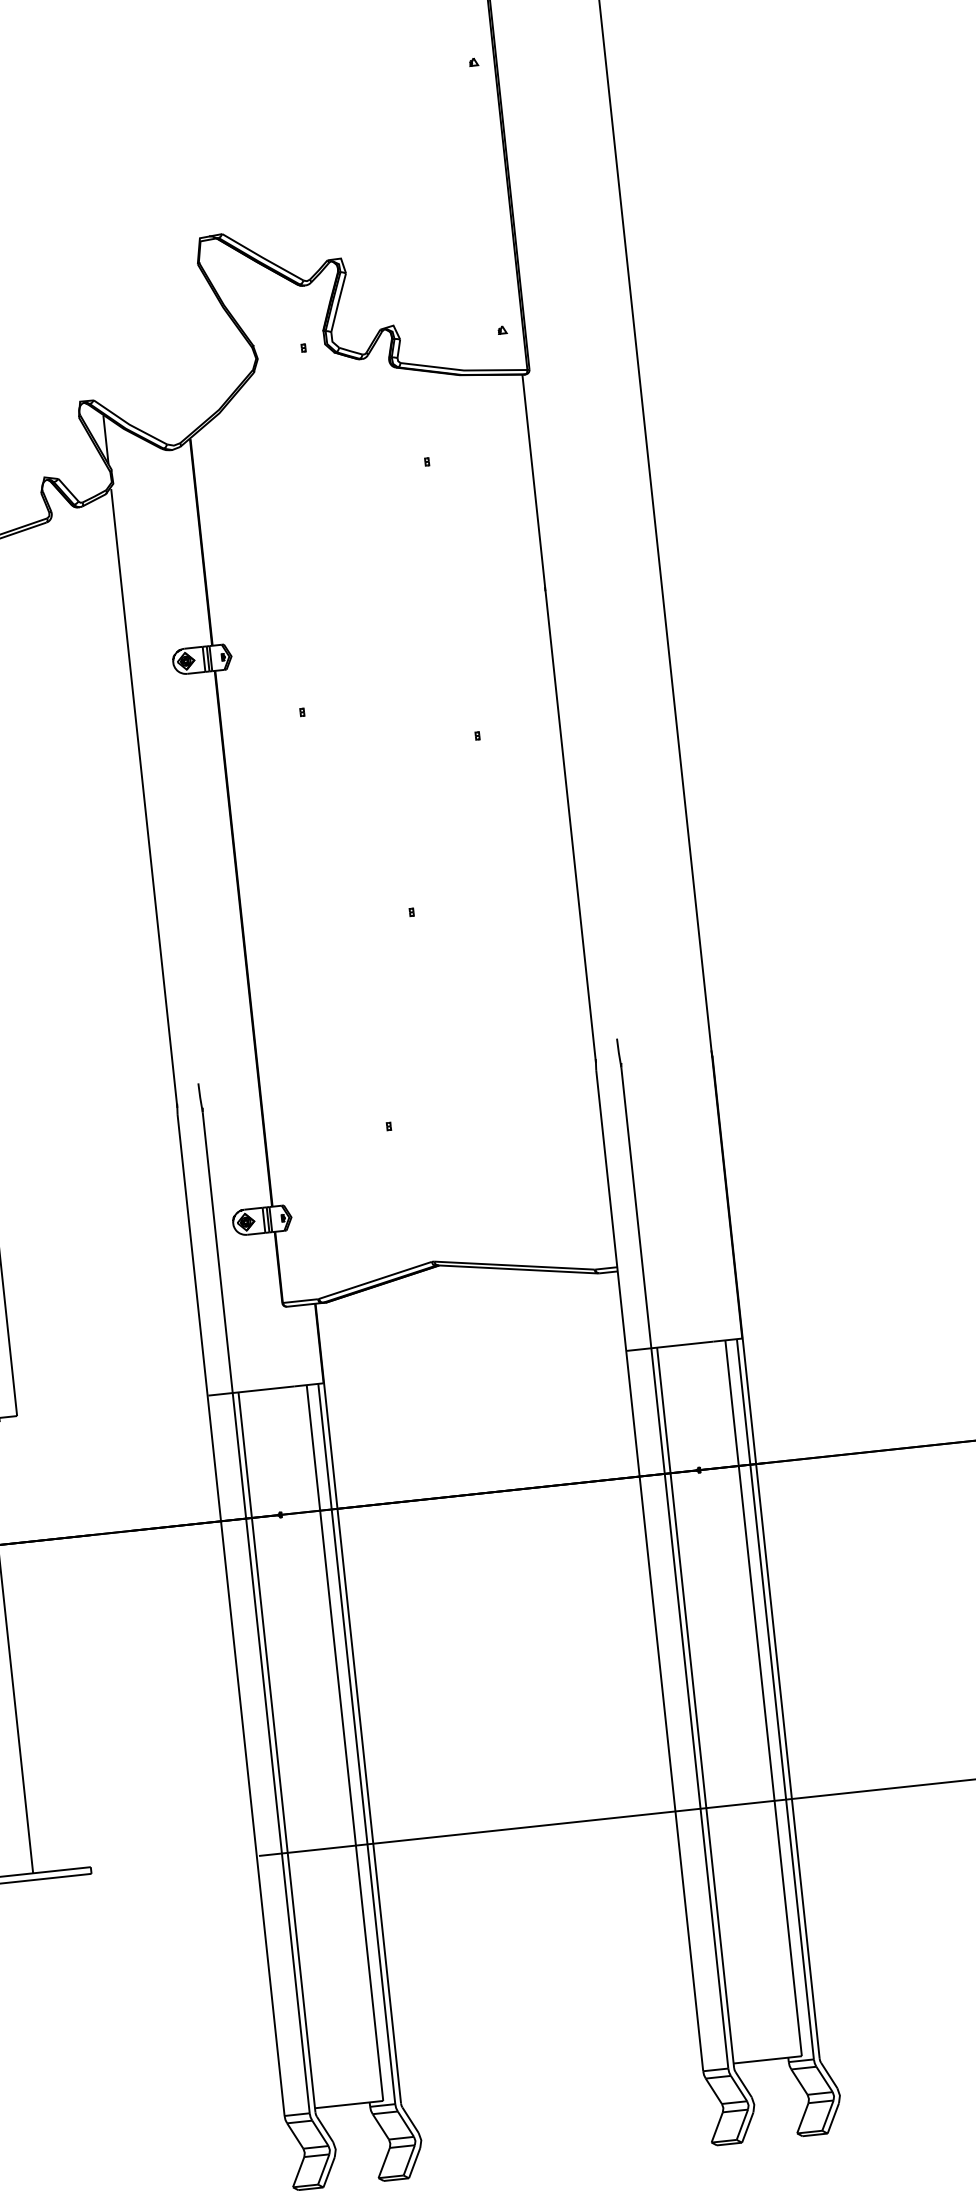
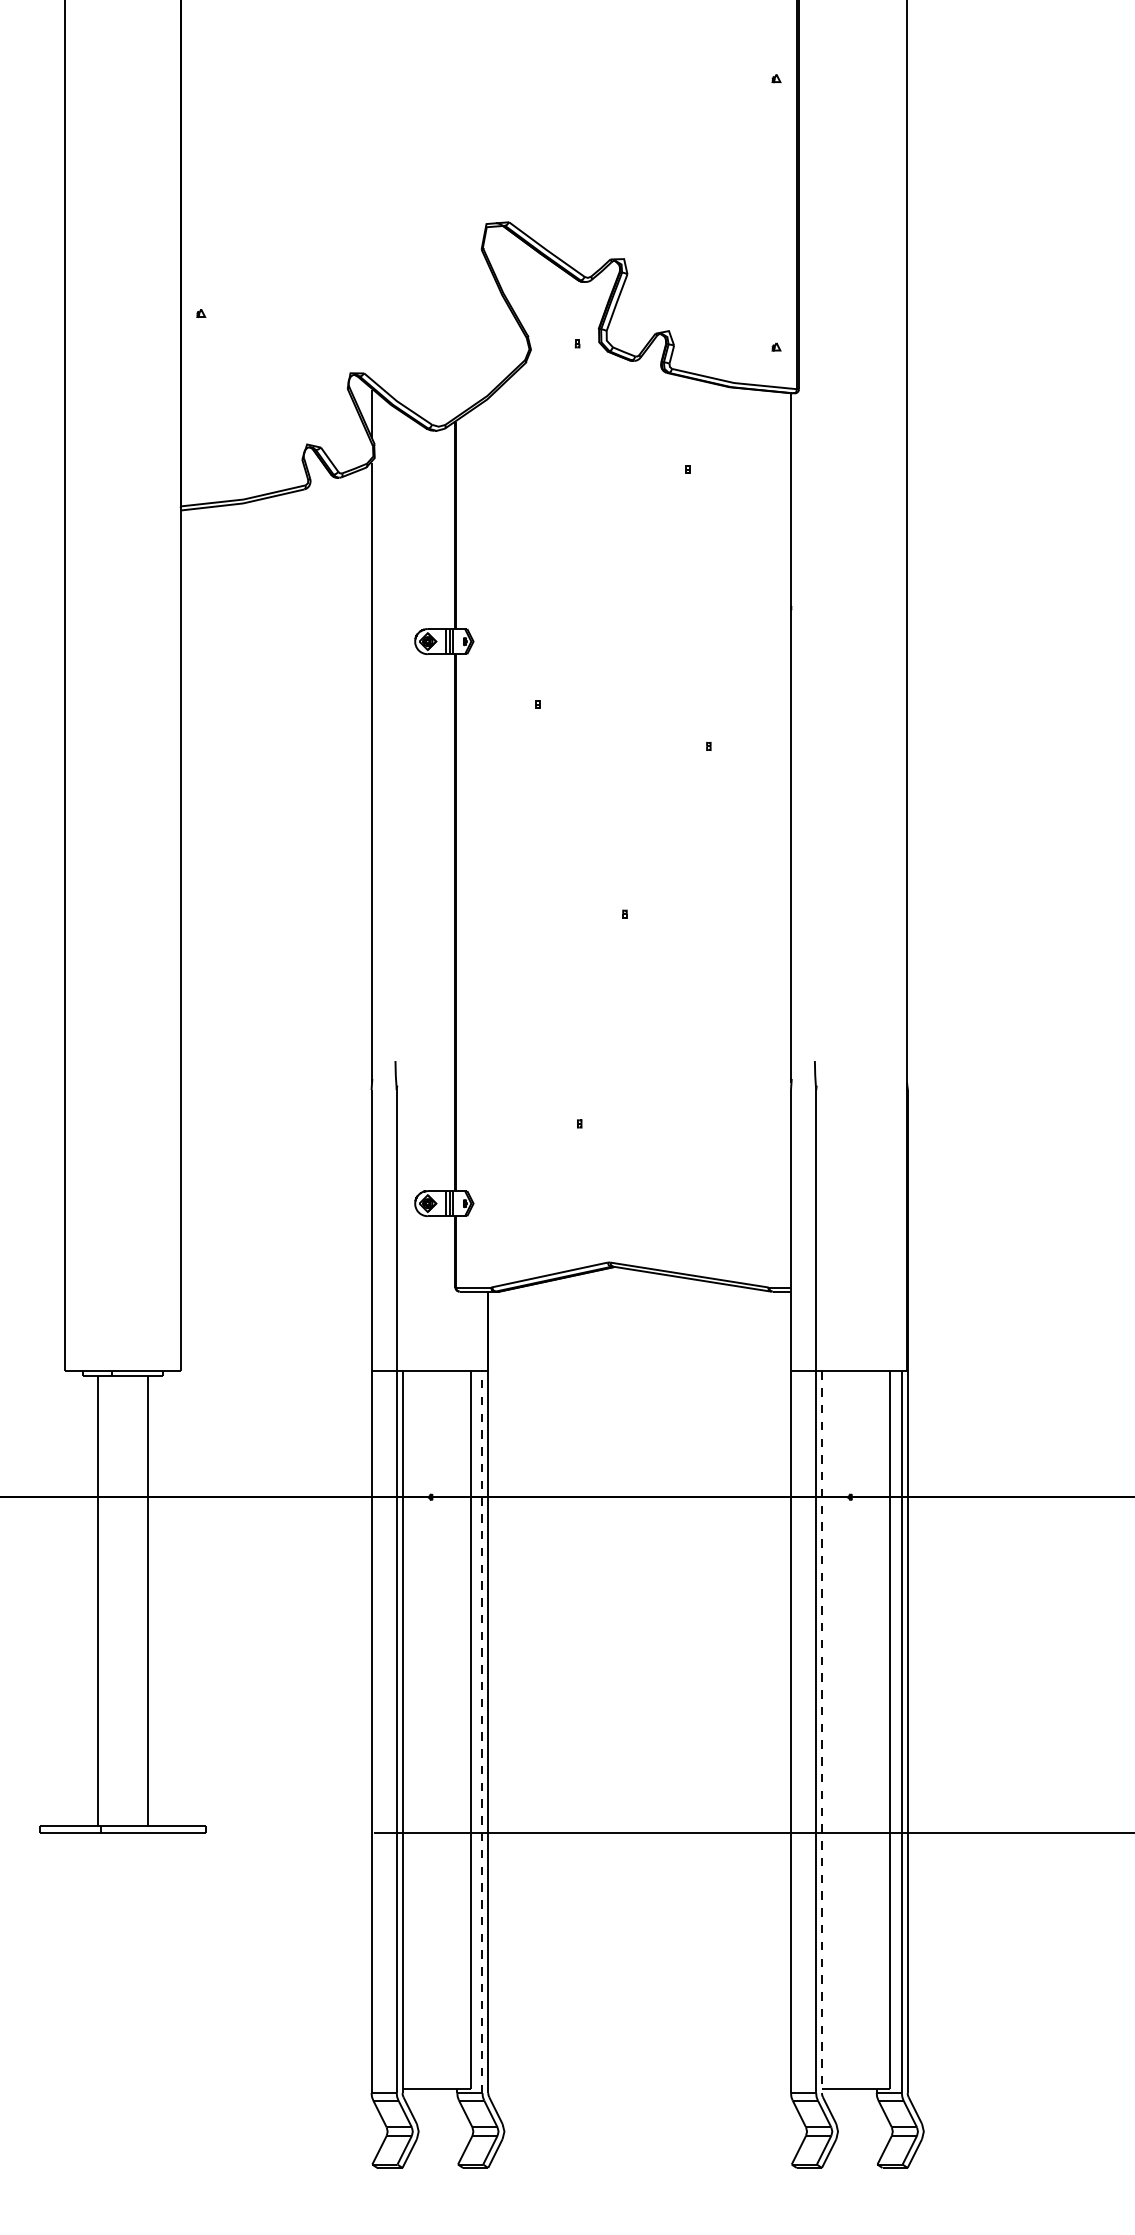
line: (695, 1708) -> (821, 1732), solid -> dashed
line: (356, 1744) -> (482, 1732), solid -> dashed

